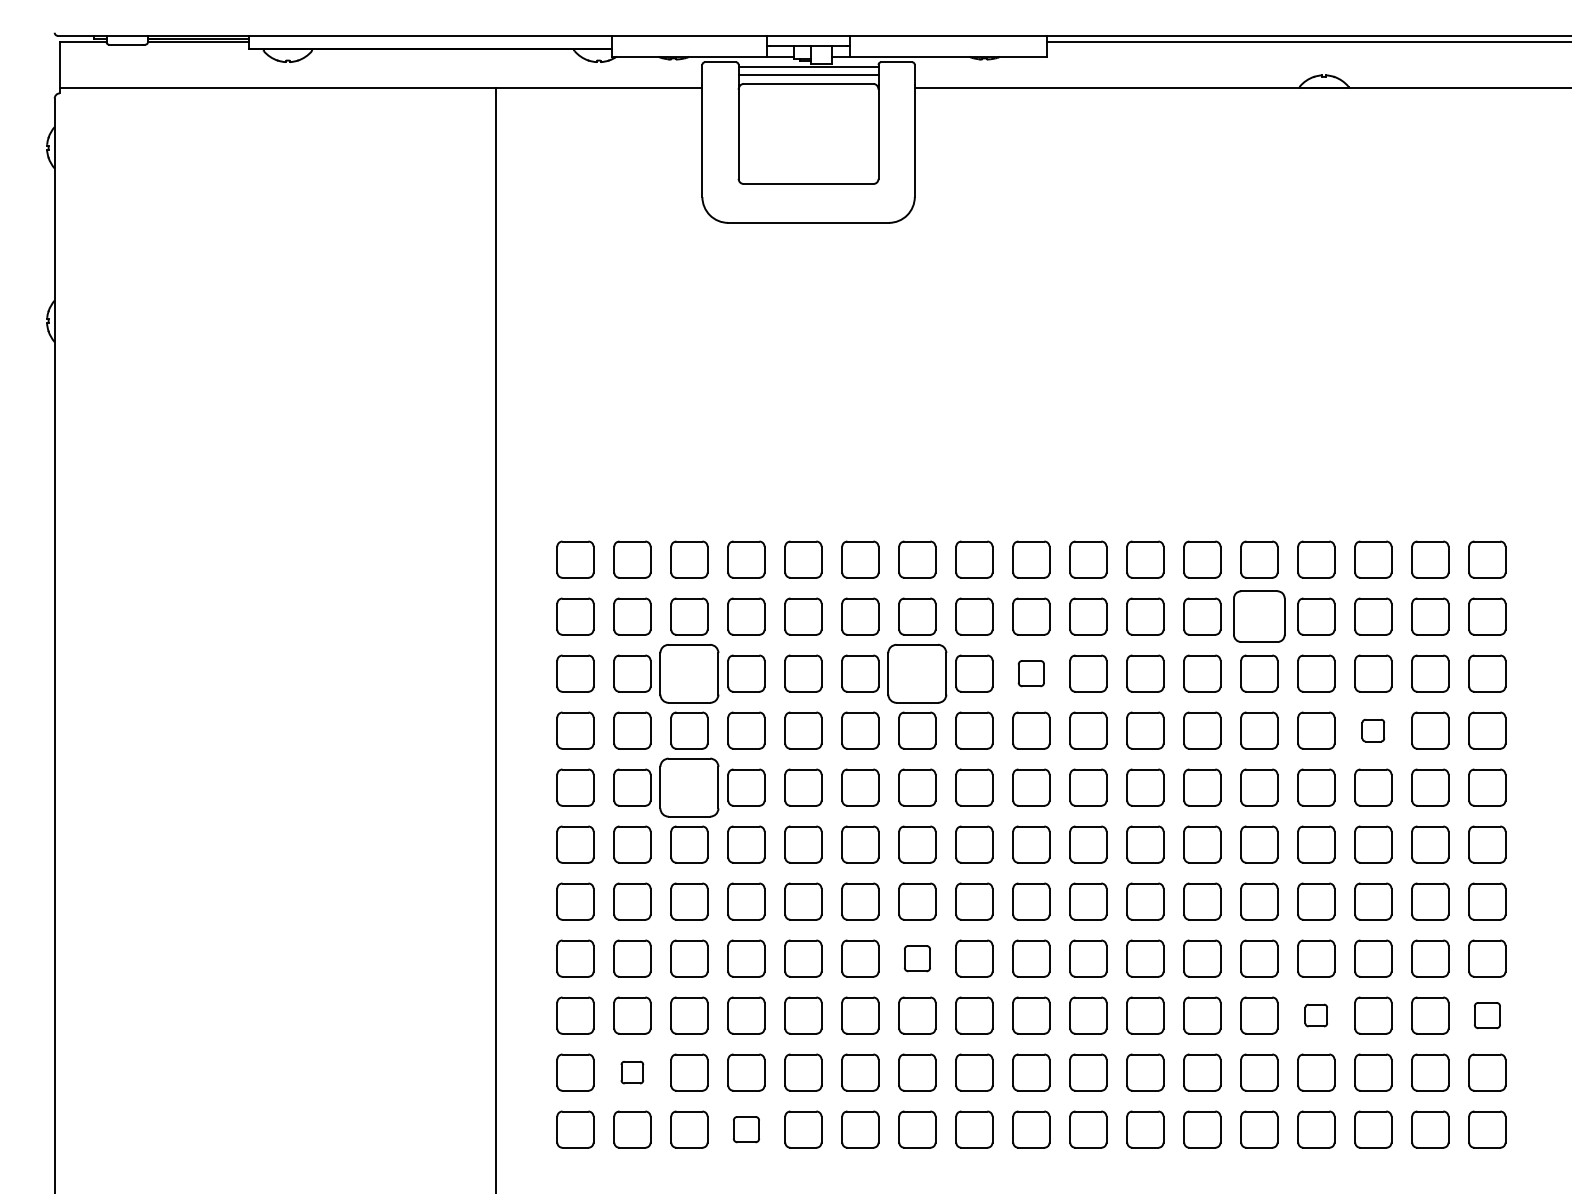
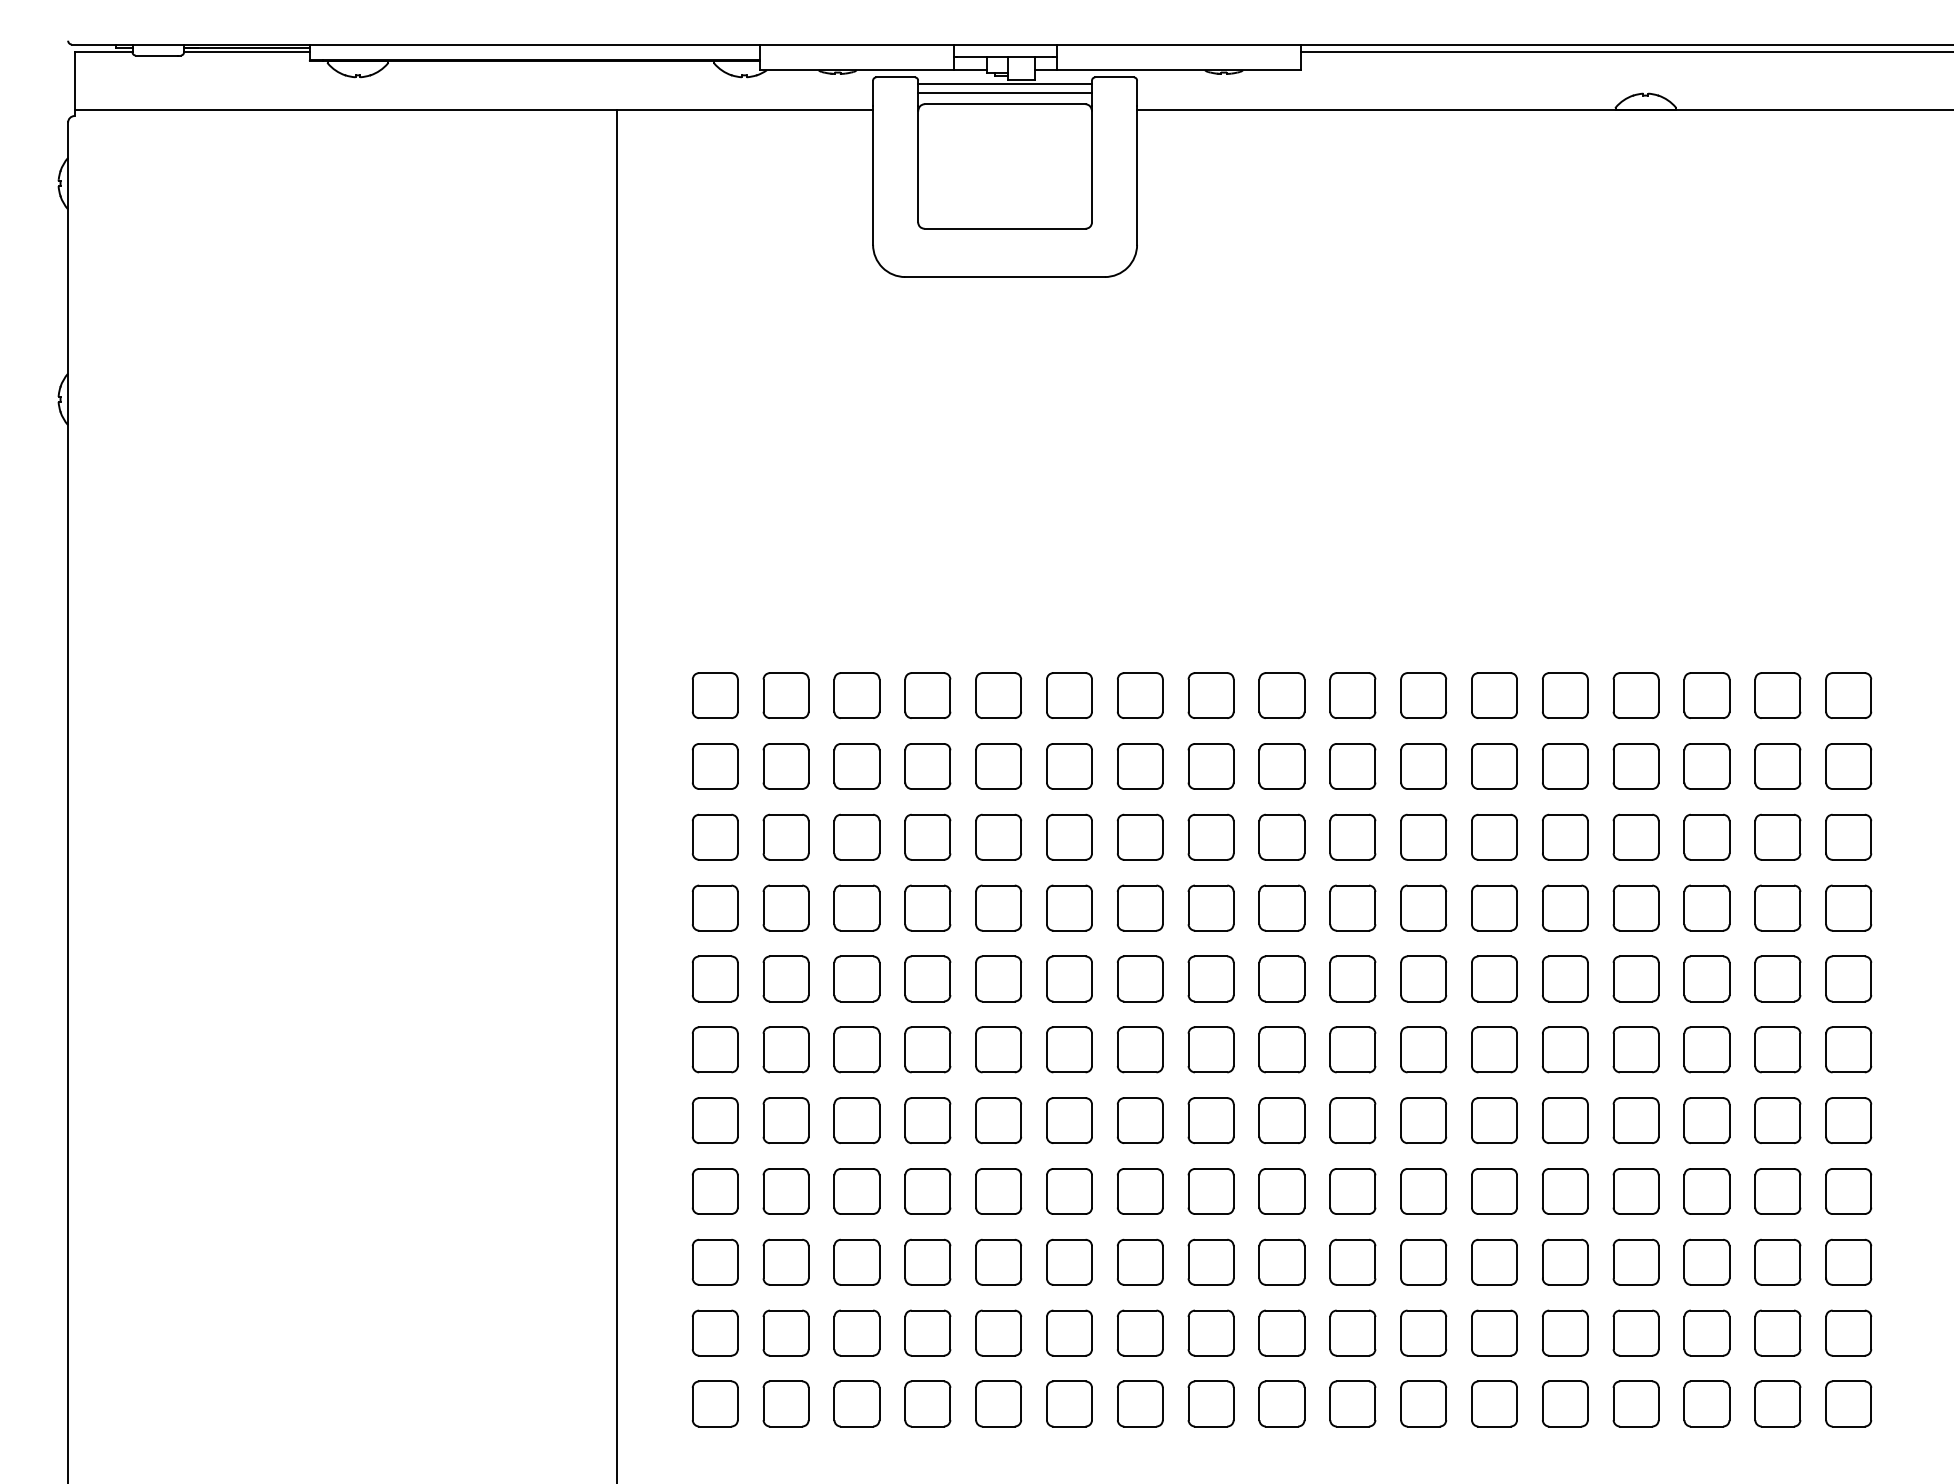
part: (1259, 616) -> (1565, 766), size x0.71
part: (689, 673) -> (856, 836), size x0.62
part: (917, 673) -> (1140, 836), size x0.62
part: (1031, 673) -> (1281, 836), size x1.43
part: (1372, 730) -> (1706, 907), size x1.67
part: (689, 787) -> (856, 978), size x0.62
part: (917, 958) -> (1140, 1191), size x1.43
part: (1315, 1014) -> (1635, 1261), size x1.67
part: (1487, 1014) -> (1848, 1261), size x1.43
part: (631, 1072) -> (785, 1332), size x1.67
part: (746, 1129) -> (927, 1403), size x1.43

